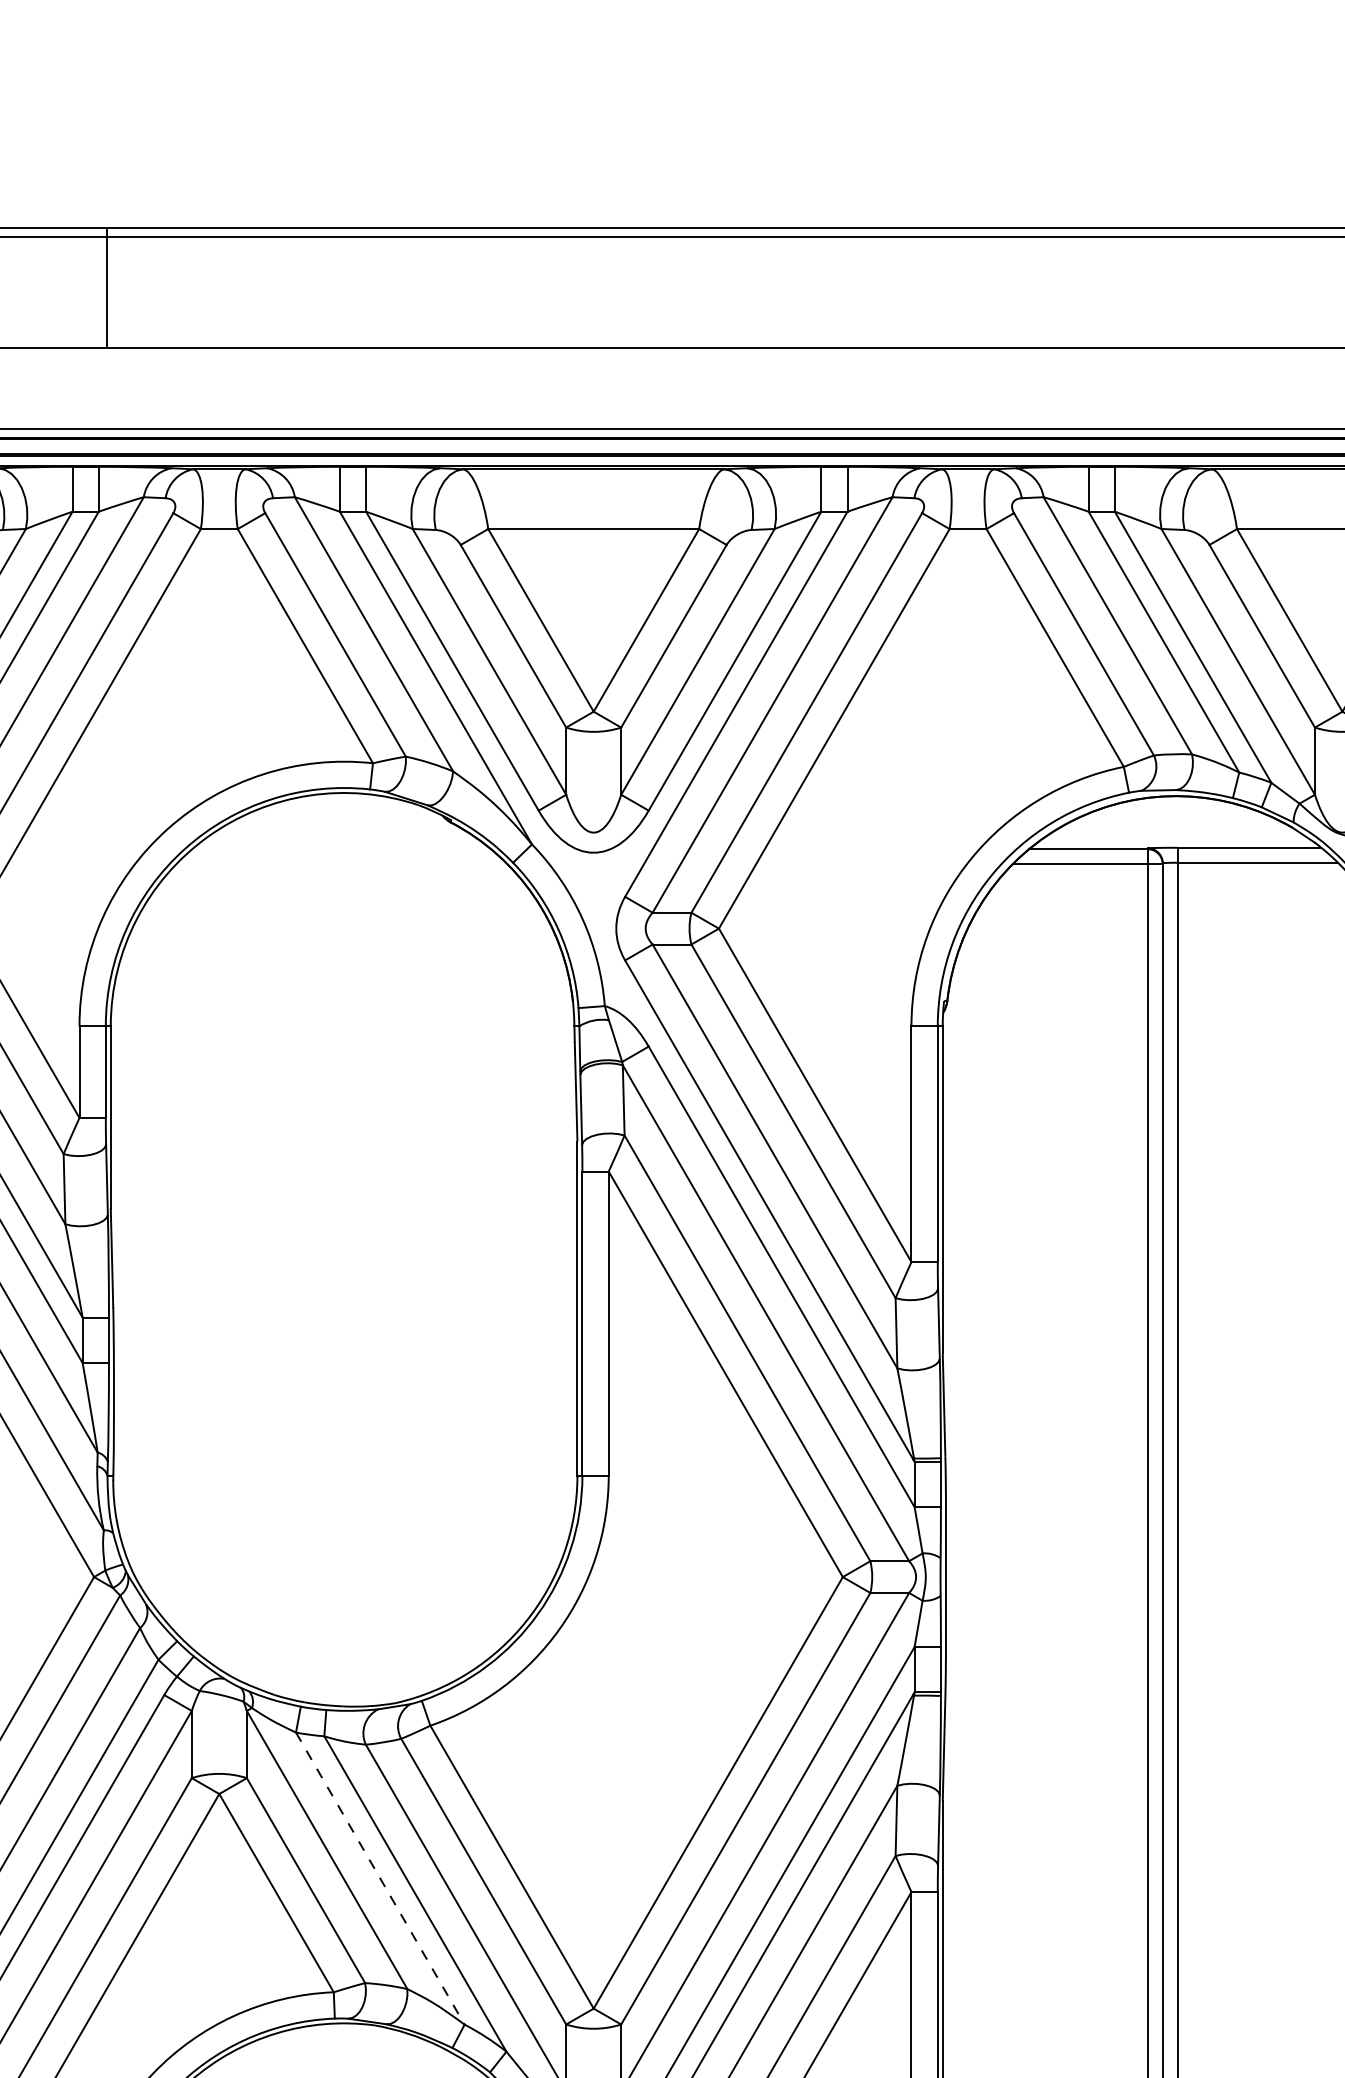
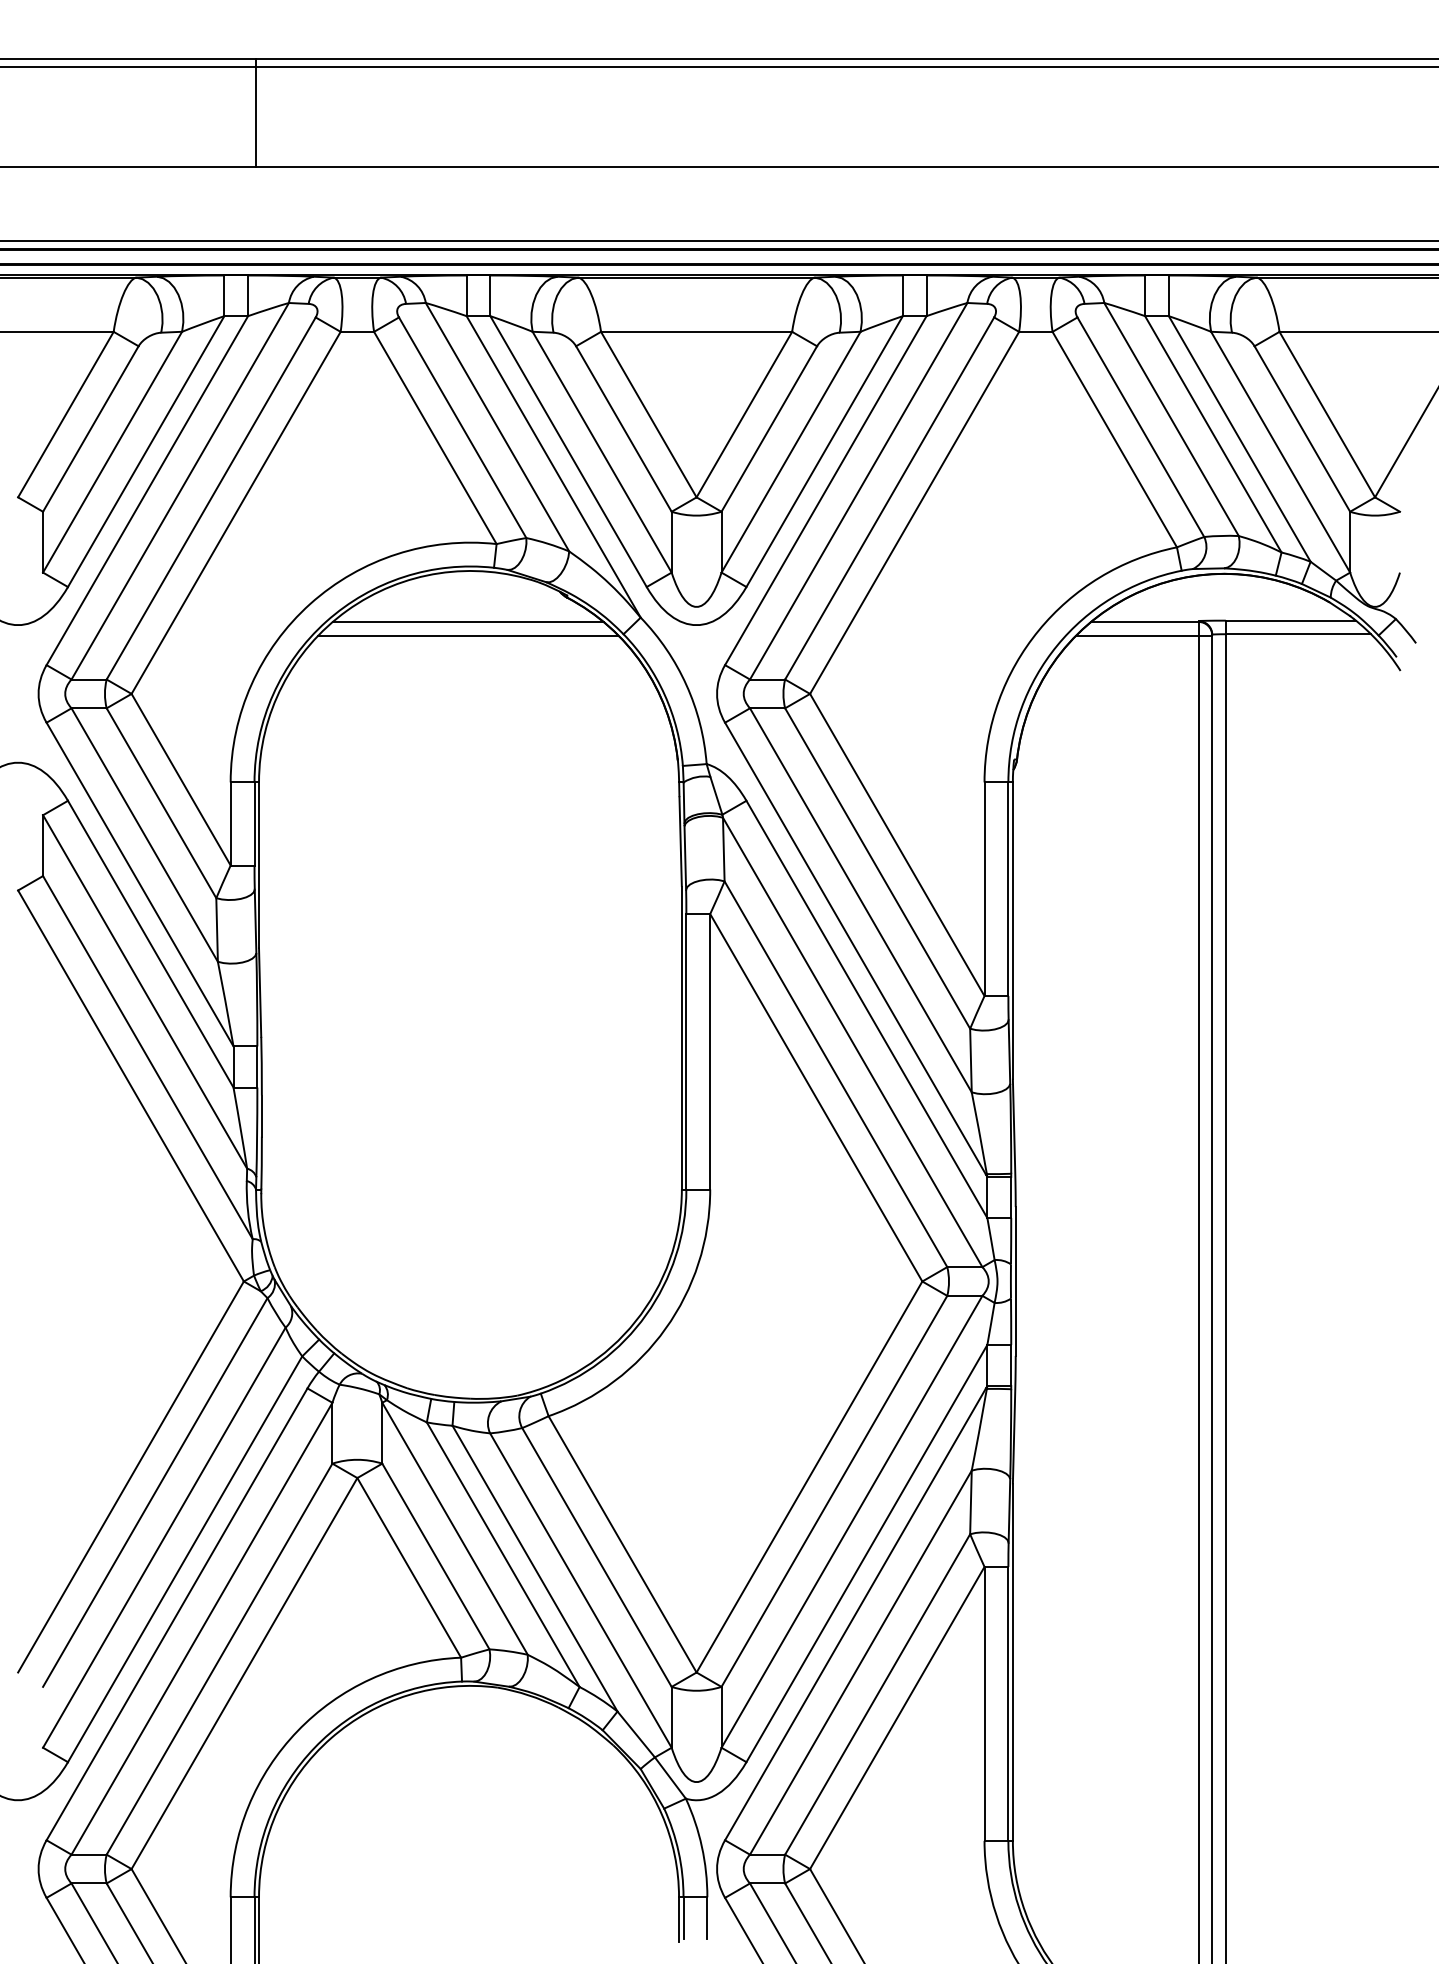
line: (340, 848) -> (467, 621), added
line: (341, 864) -> (468, 635), added
line: (380, 1878) -> (503, 1554), dashed -> solid

